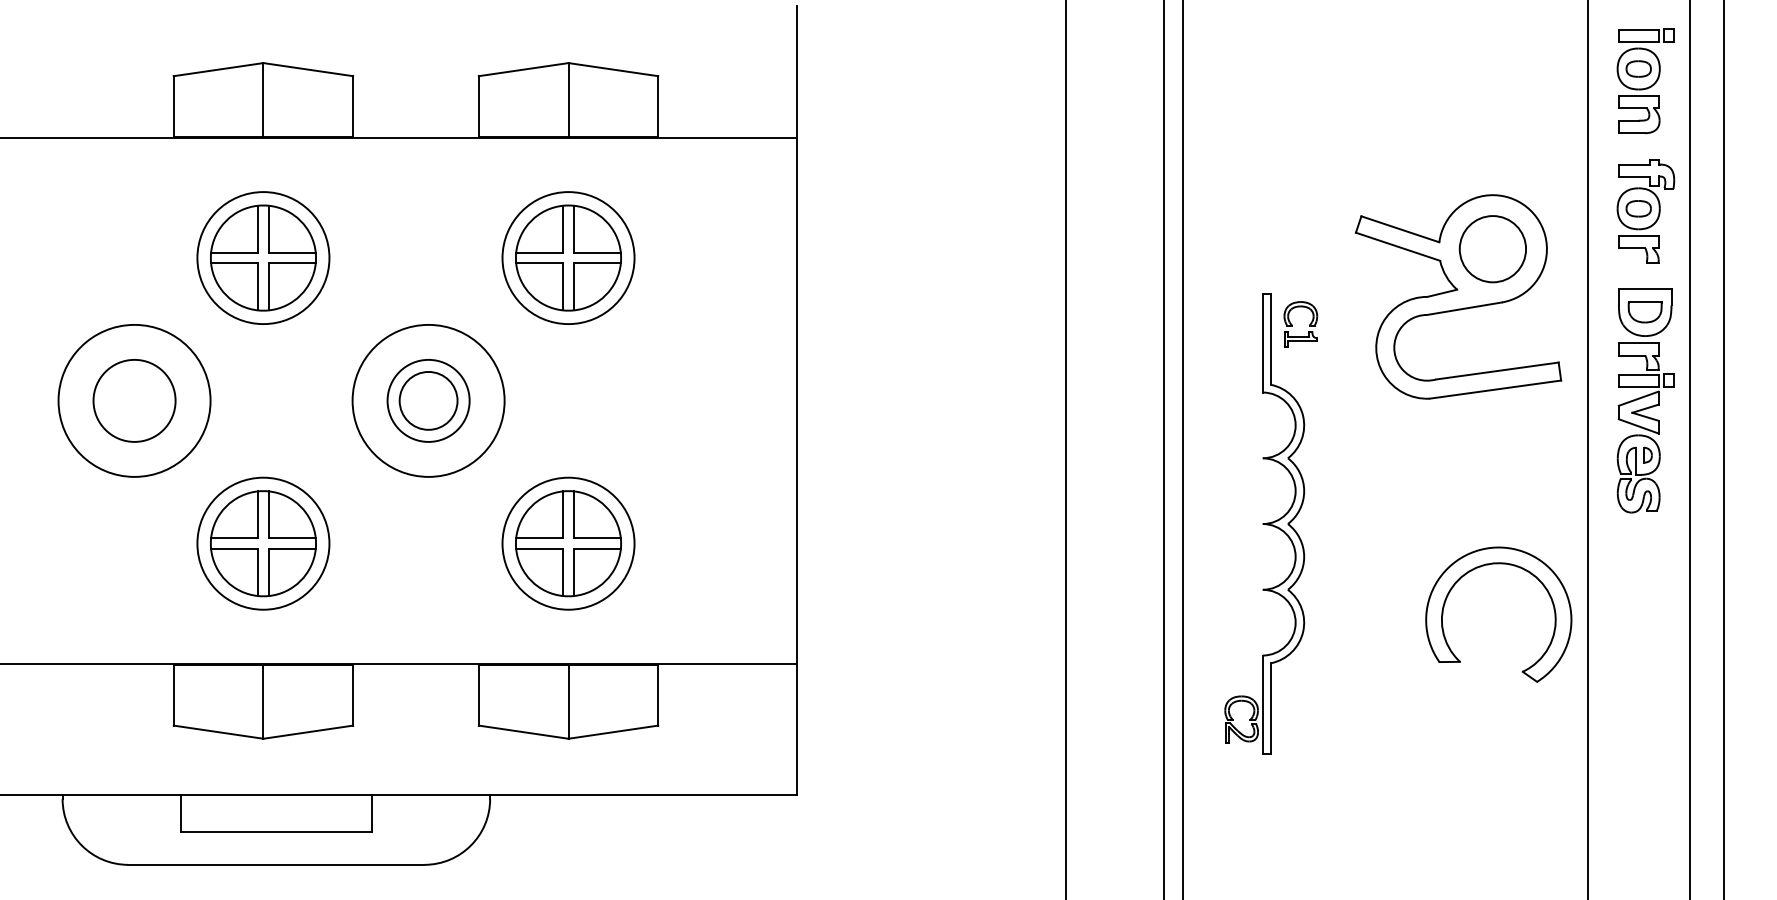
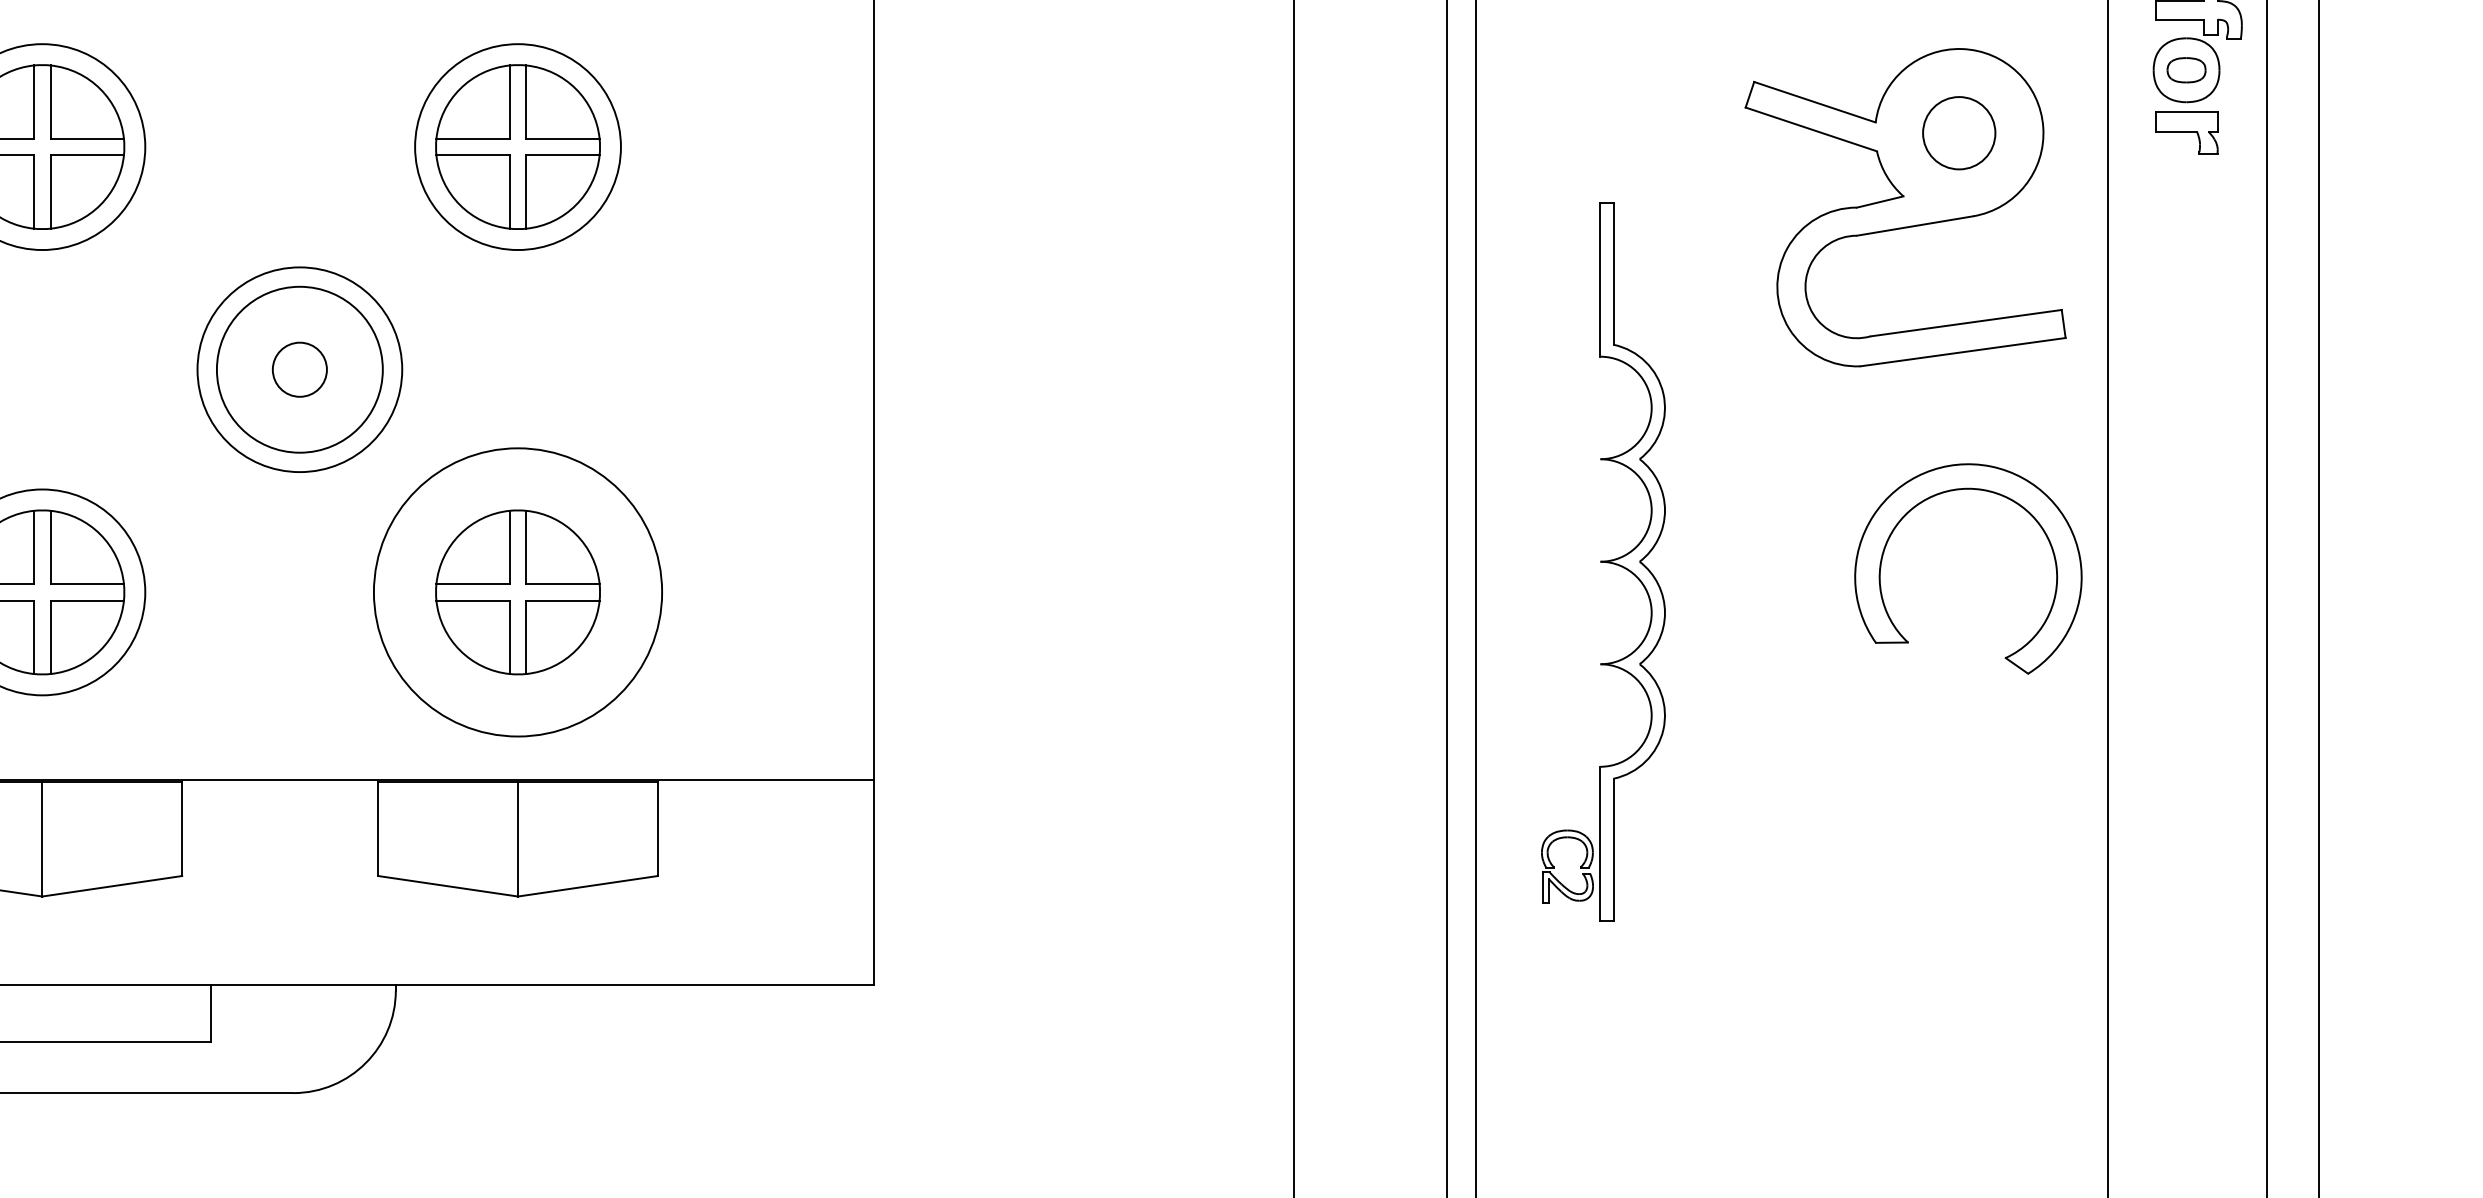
circle: (1492, 249) -> (1958, 133), size x0.7
part: (1292, 324) -> (1646, 250), removed
circle: (428, 400) -> (299, 369), size x0.6
circle: (428, 400) -> (299, 369), size x0.7
circle: (428, 400) -> (299, 369), size x1.6
part: (1645, 400) -> (2197, 369), removed
circle: (568, 543) -> (517, 592), size x1.4
part: (1498, 564) -> (1967, 490), moved

